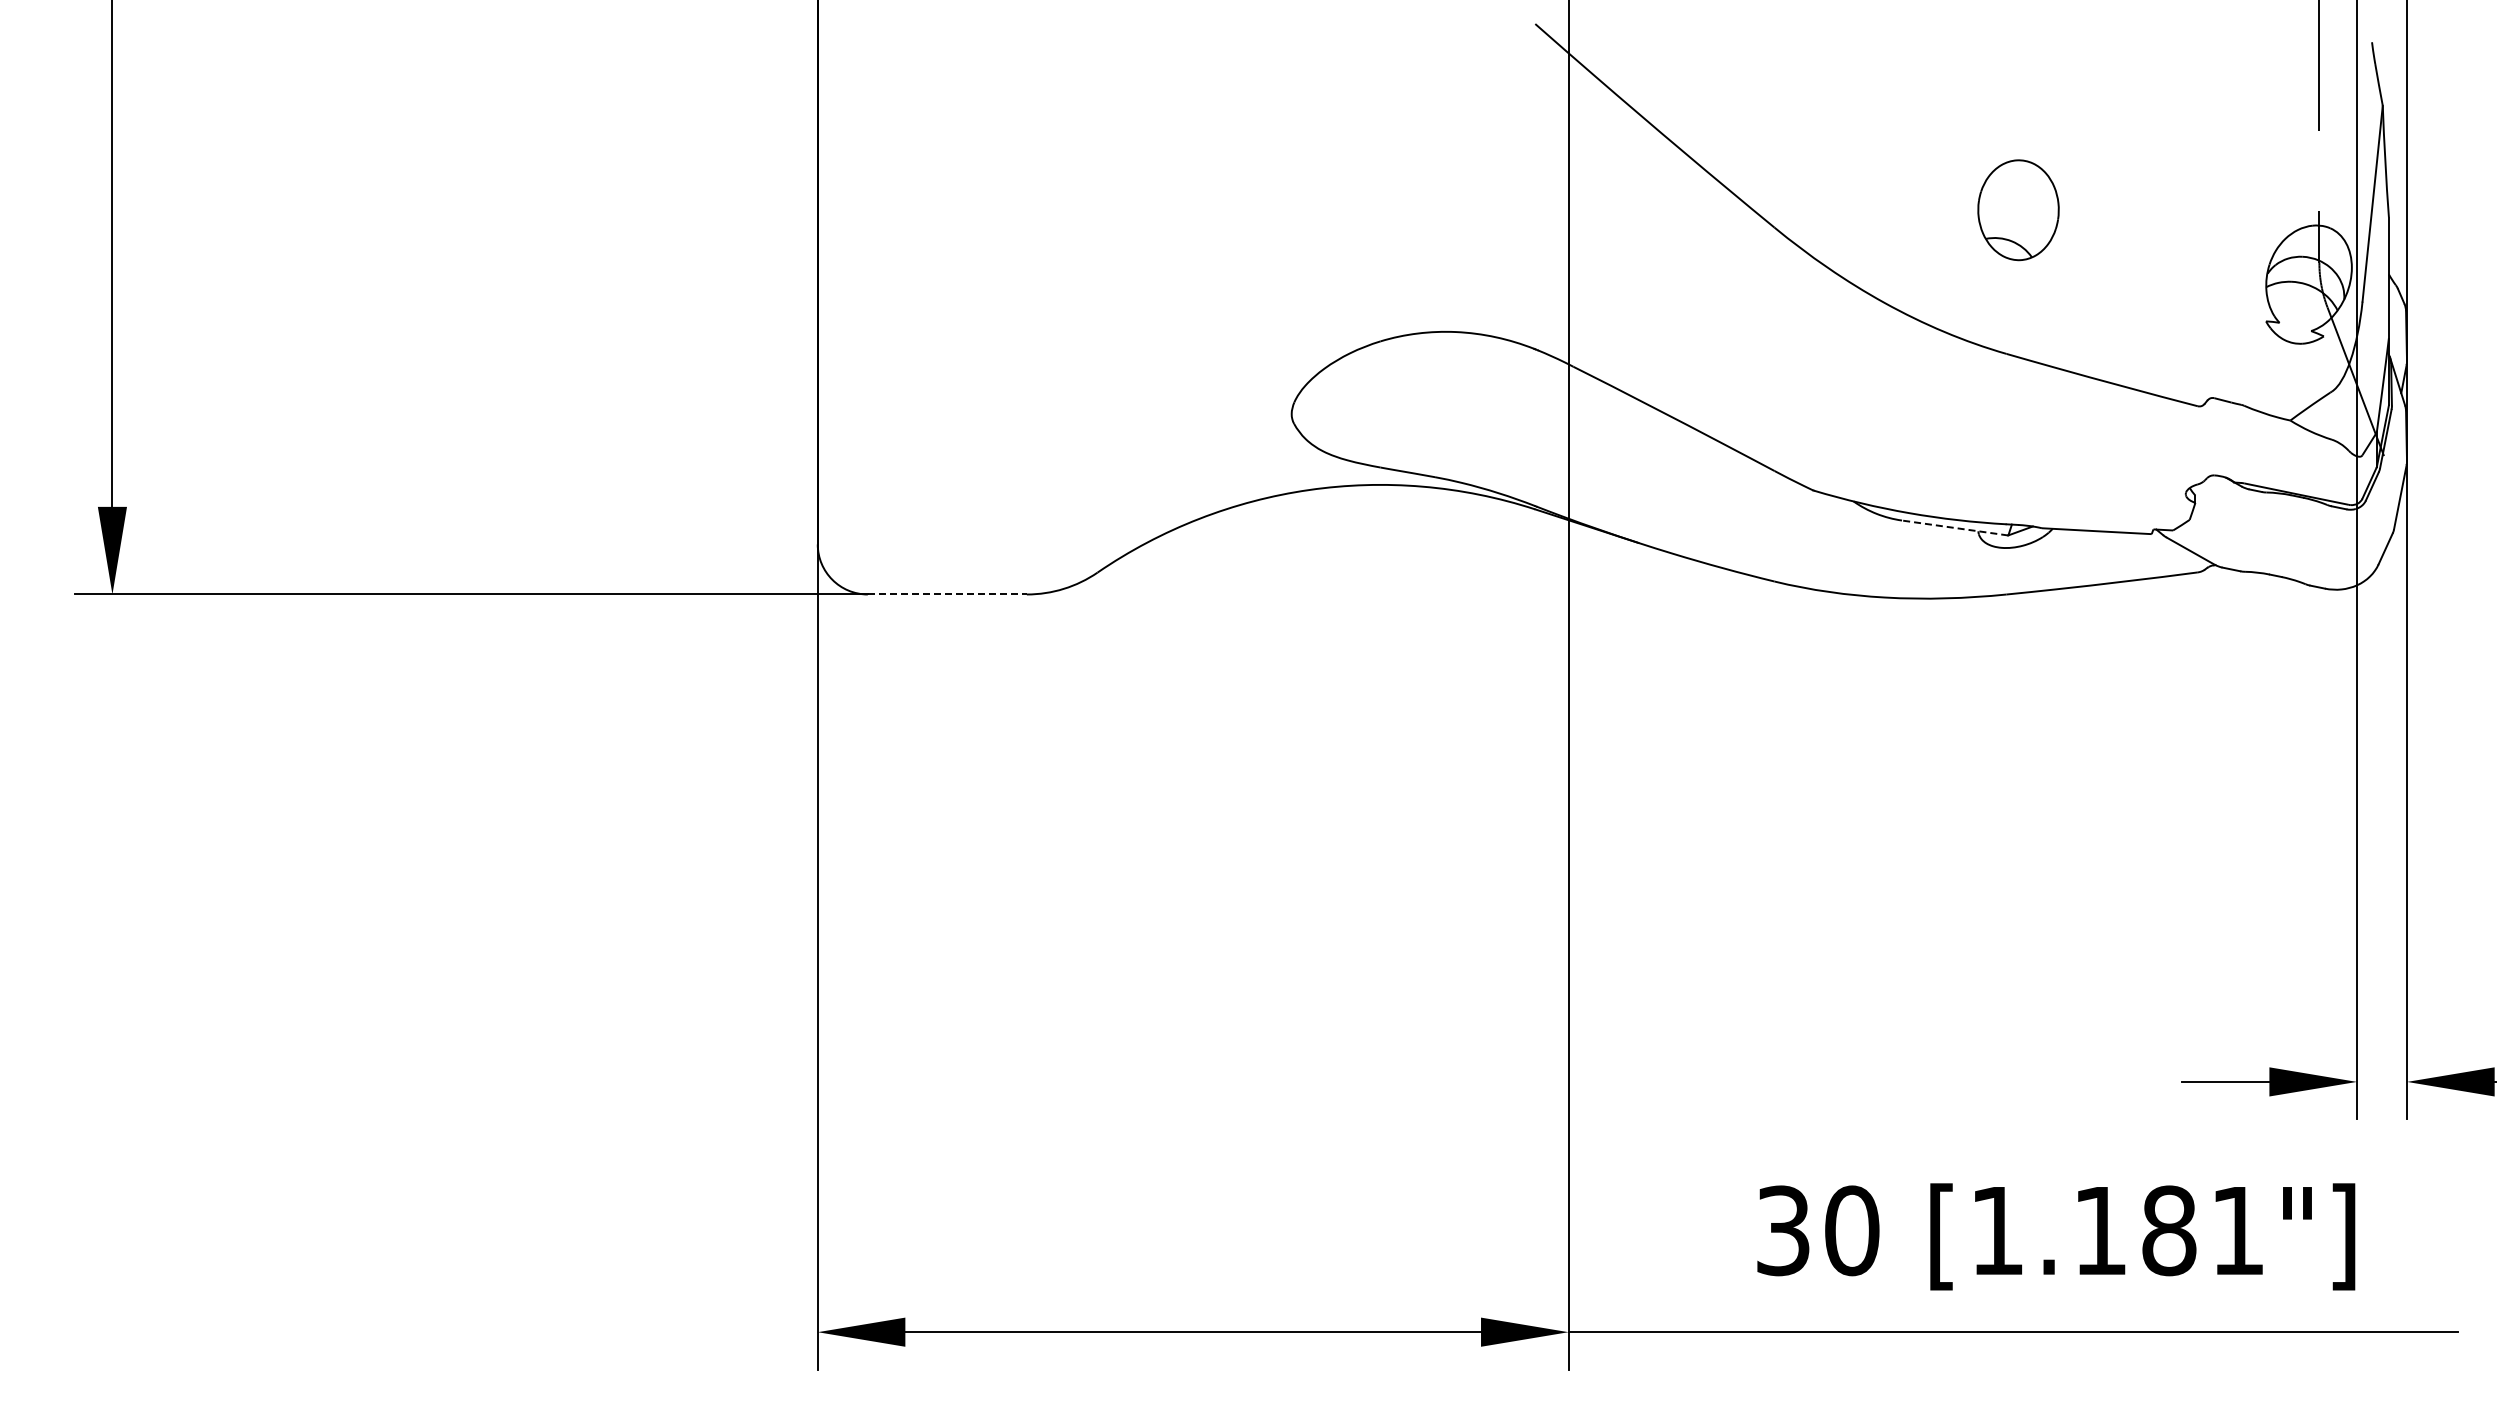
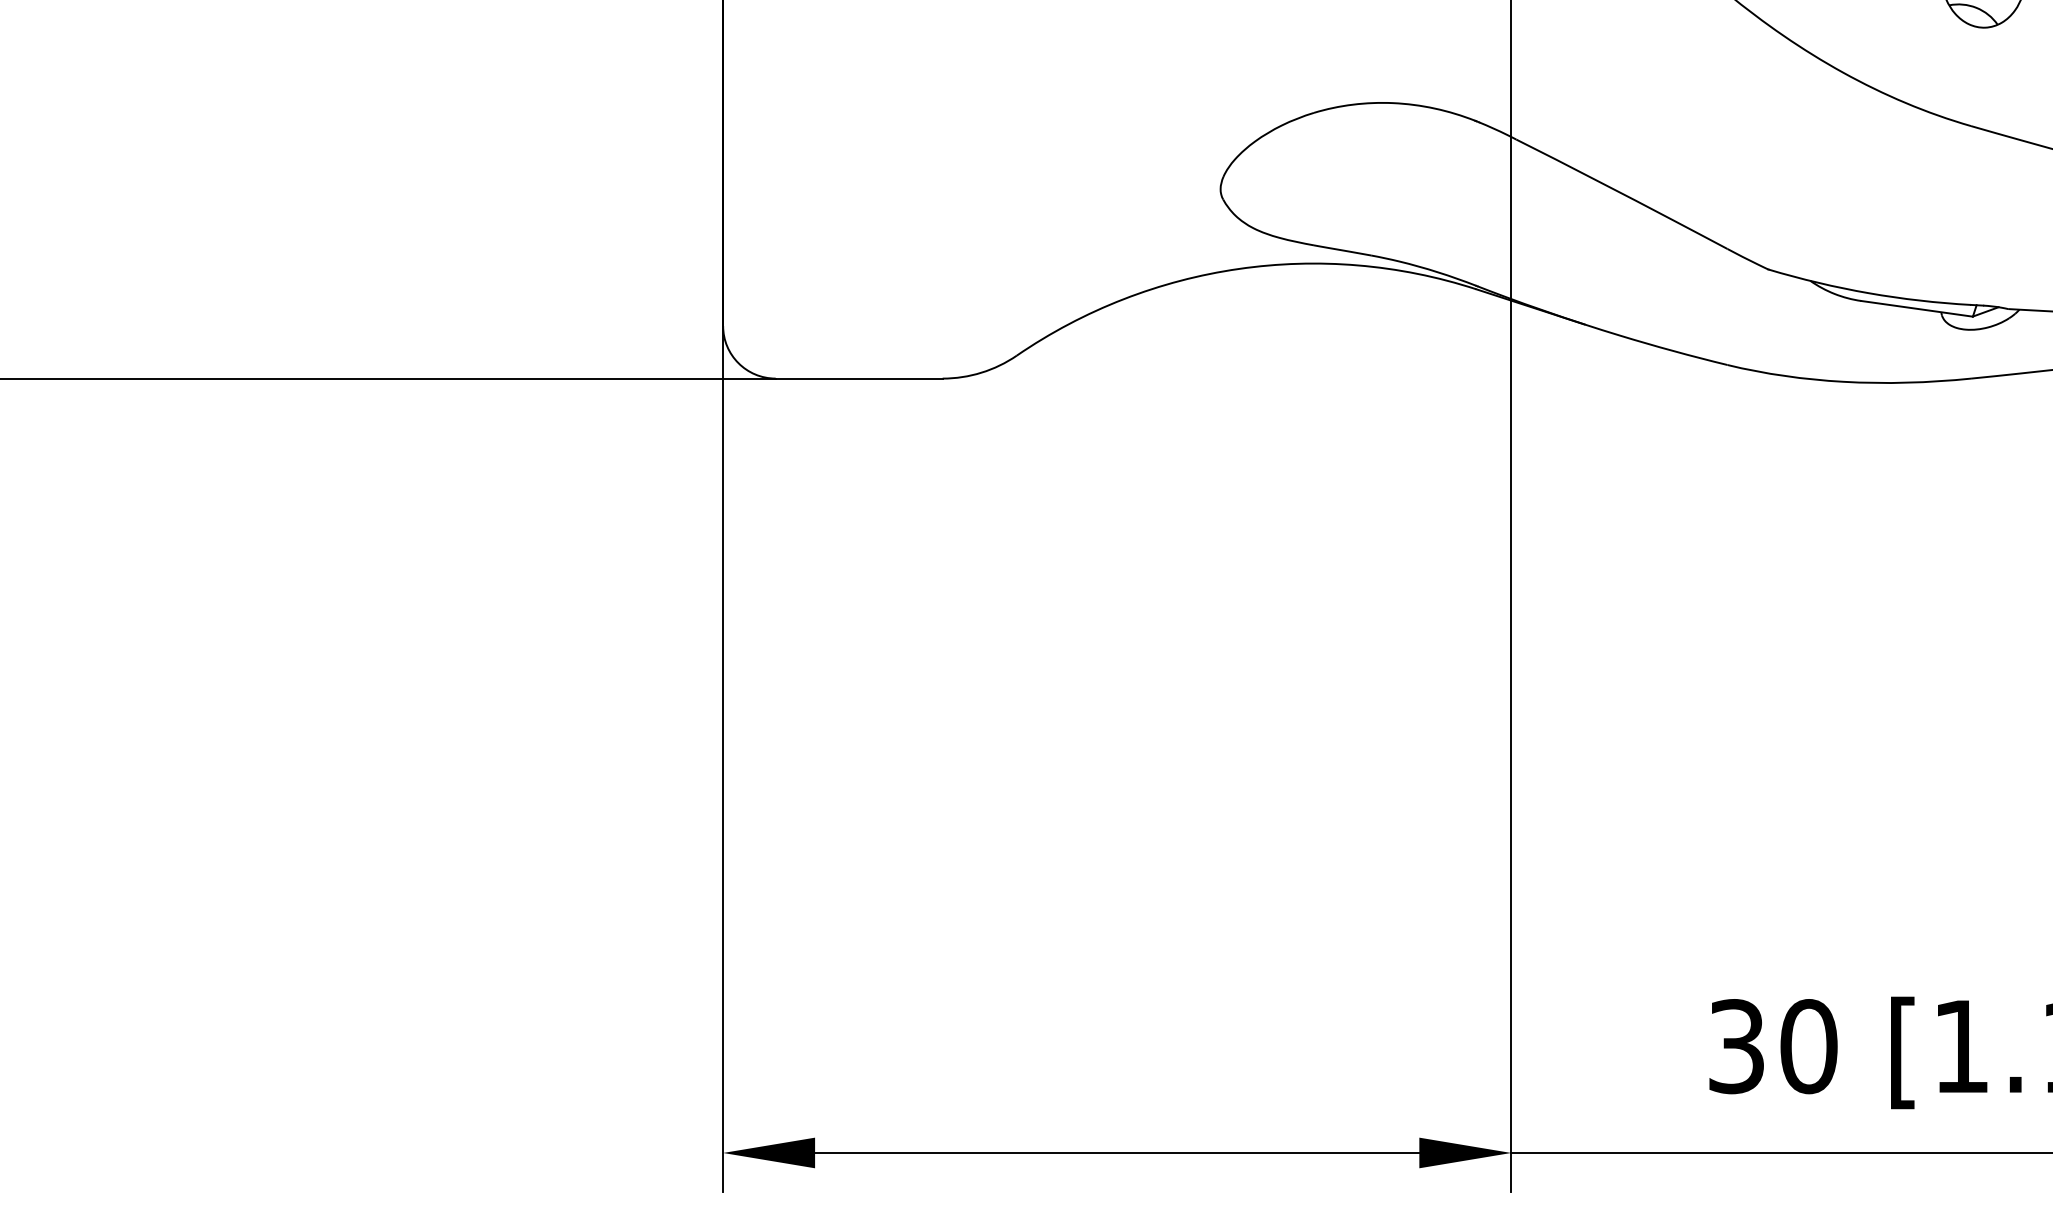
line: (1955, 528) -> (1917, 309), dashed -> solid
line: (947, 594) -> (859, 378), dashed -> solid

